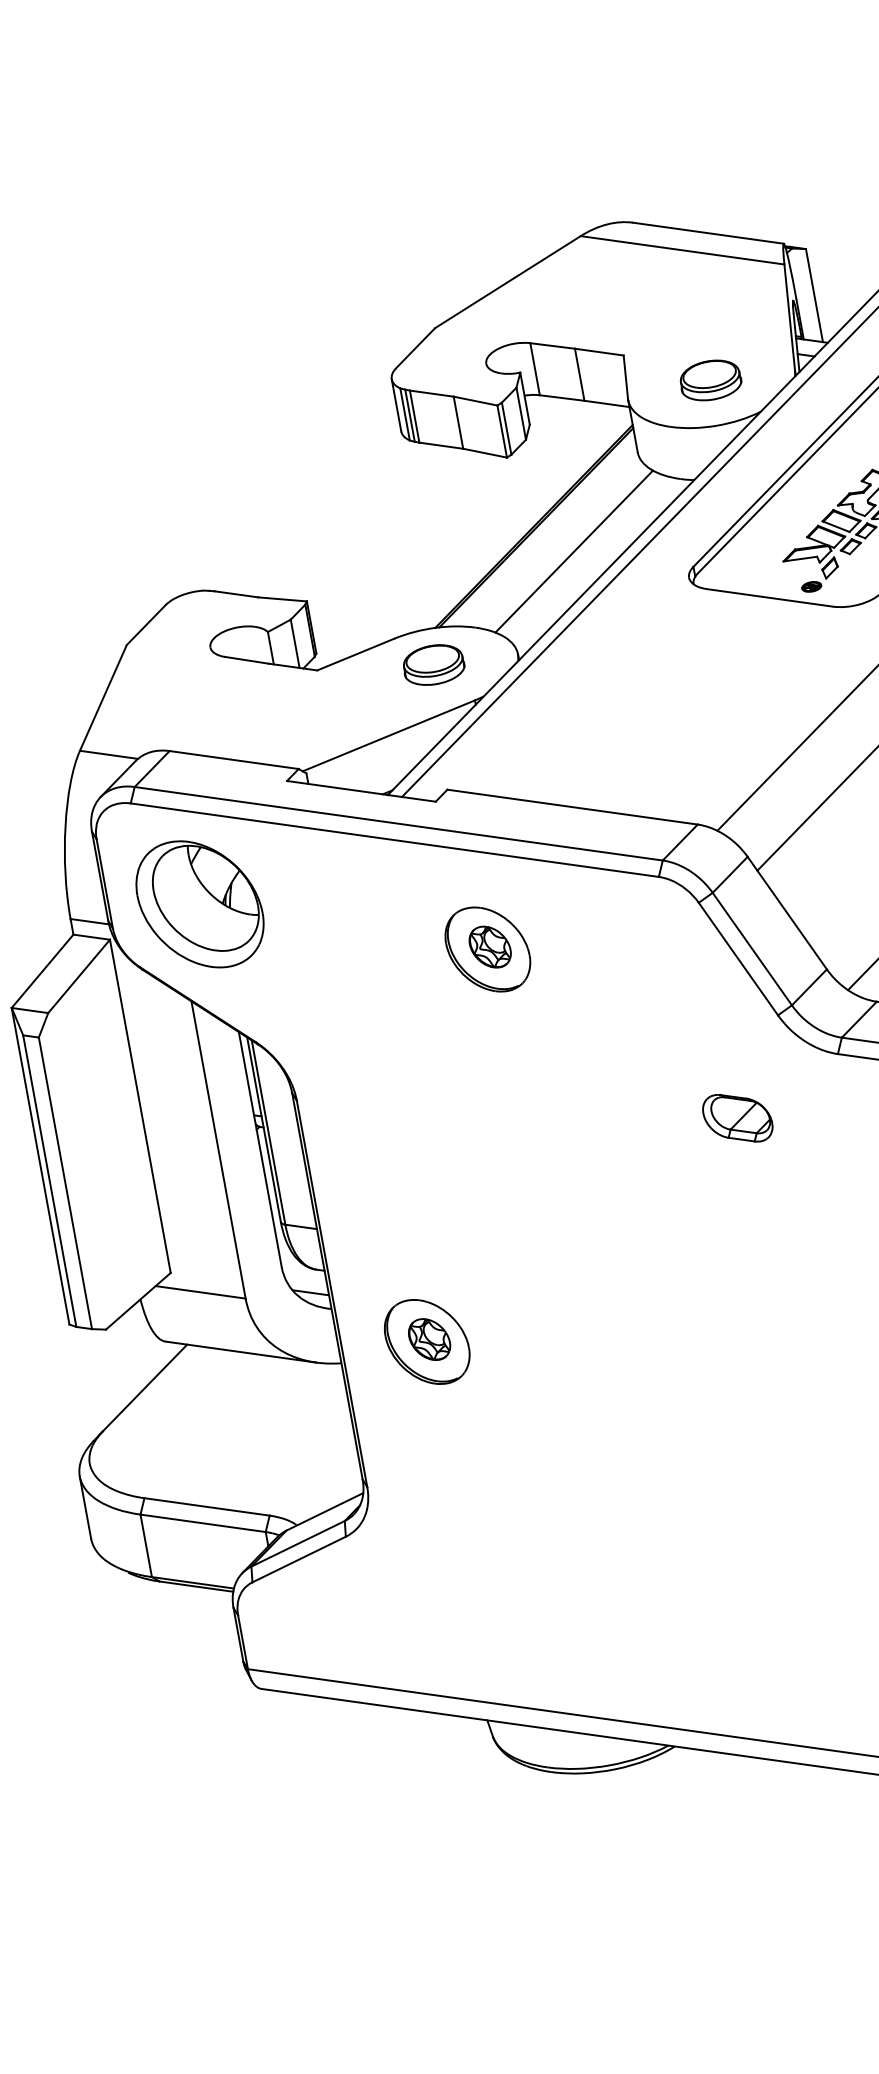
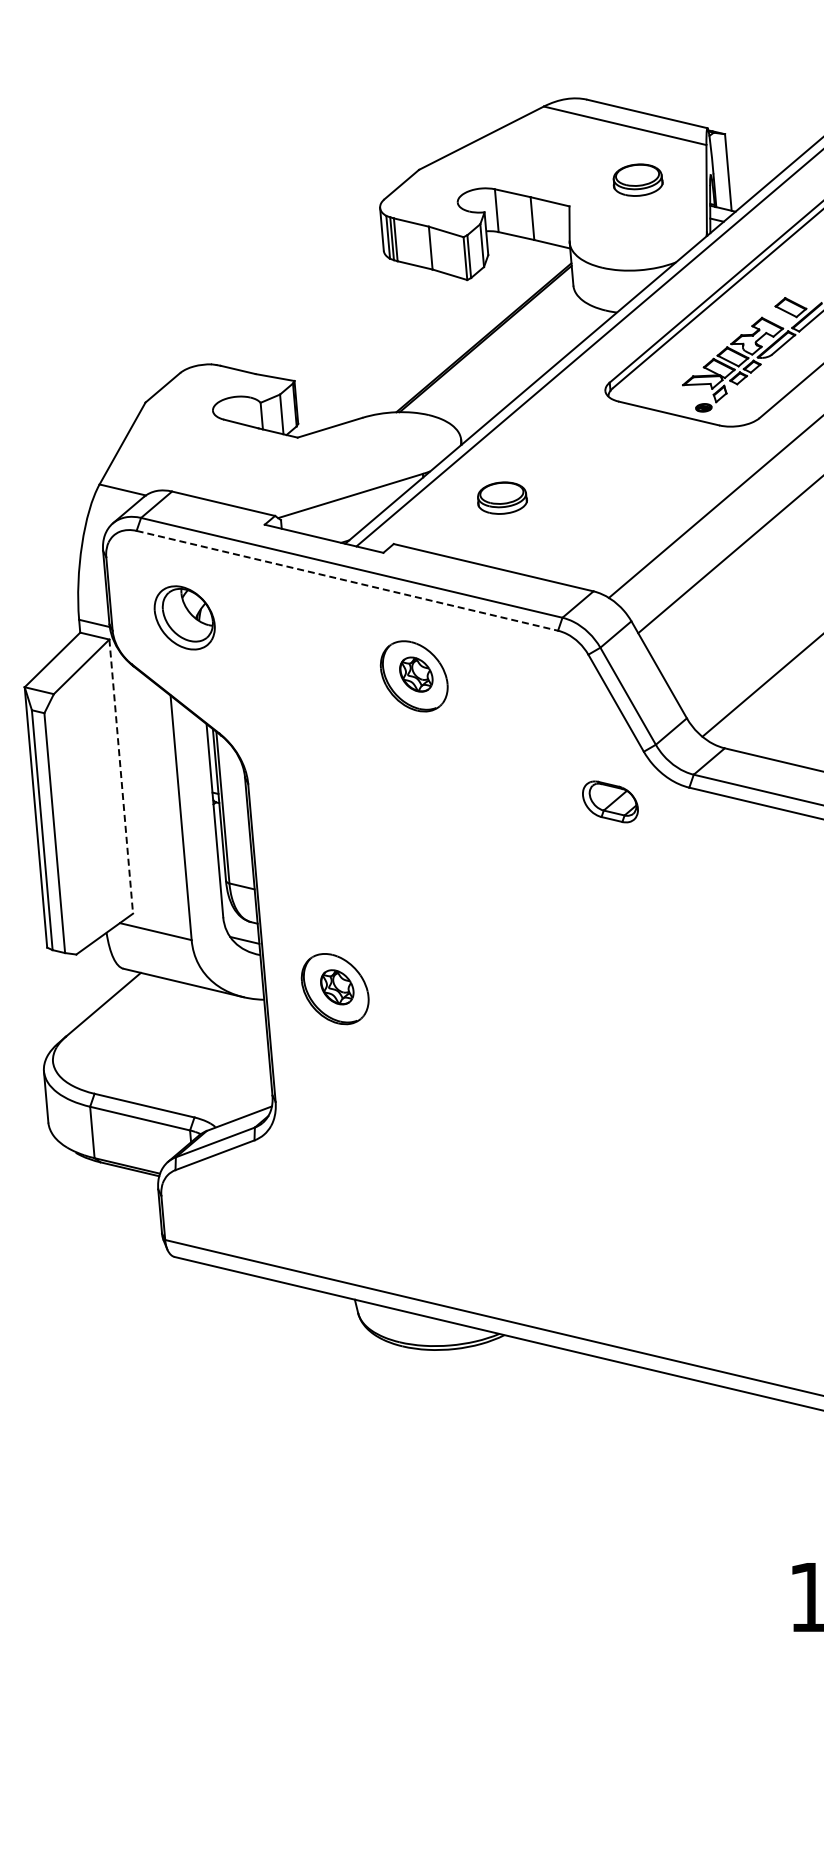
part: (710, 379) -> (637, 179), moved
line: (574, 550) -> (514, 360), removed
part: (433, 664) -> (502, 497), moved
line: (394, 839) -> (347, 580), solid -> dashed
part: (199, 903) -> (184, 617), size x0.6
line: (140, 1106) -> (121, 776), solid -> dashed
part: (737, 1117) -> (610, 801), moved

